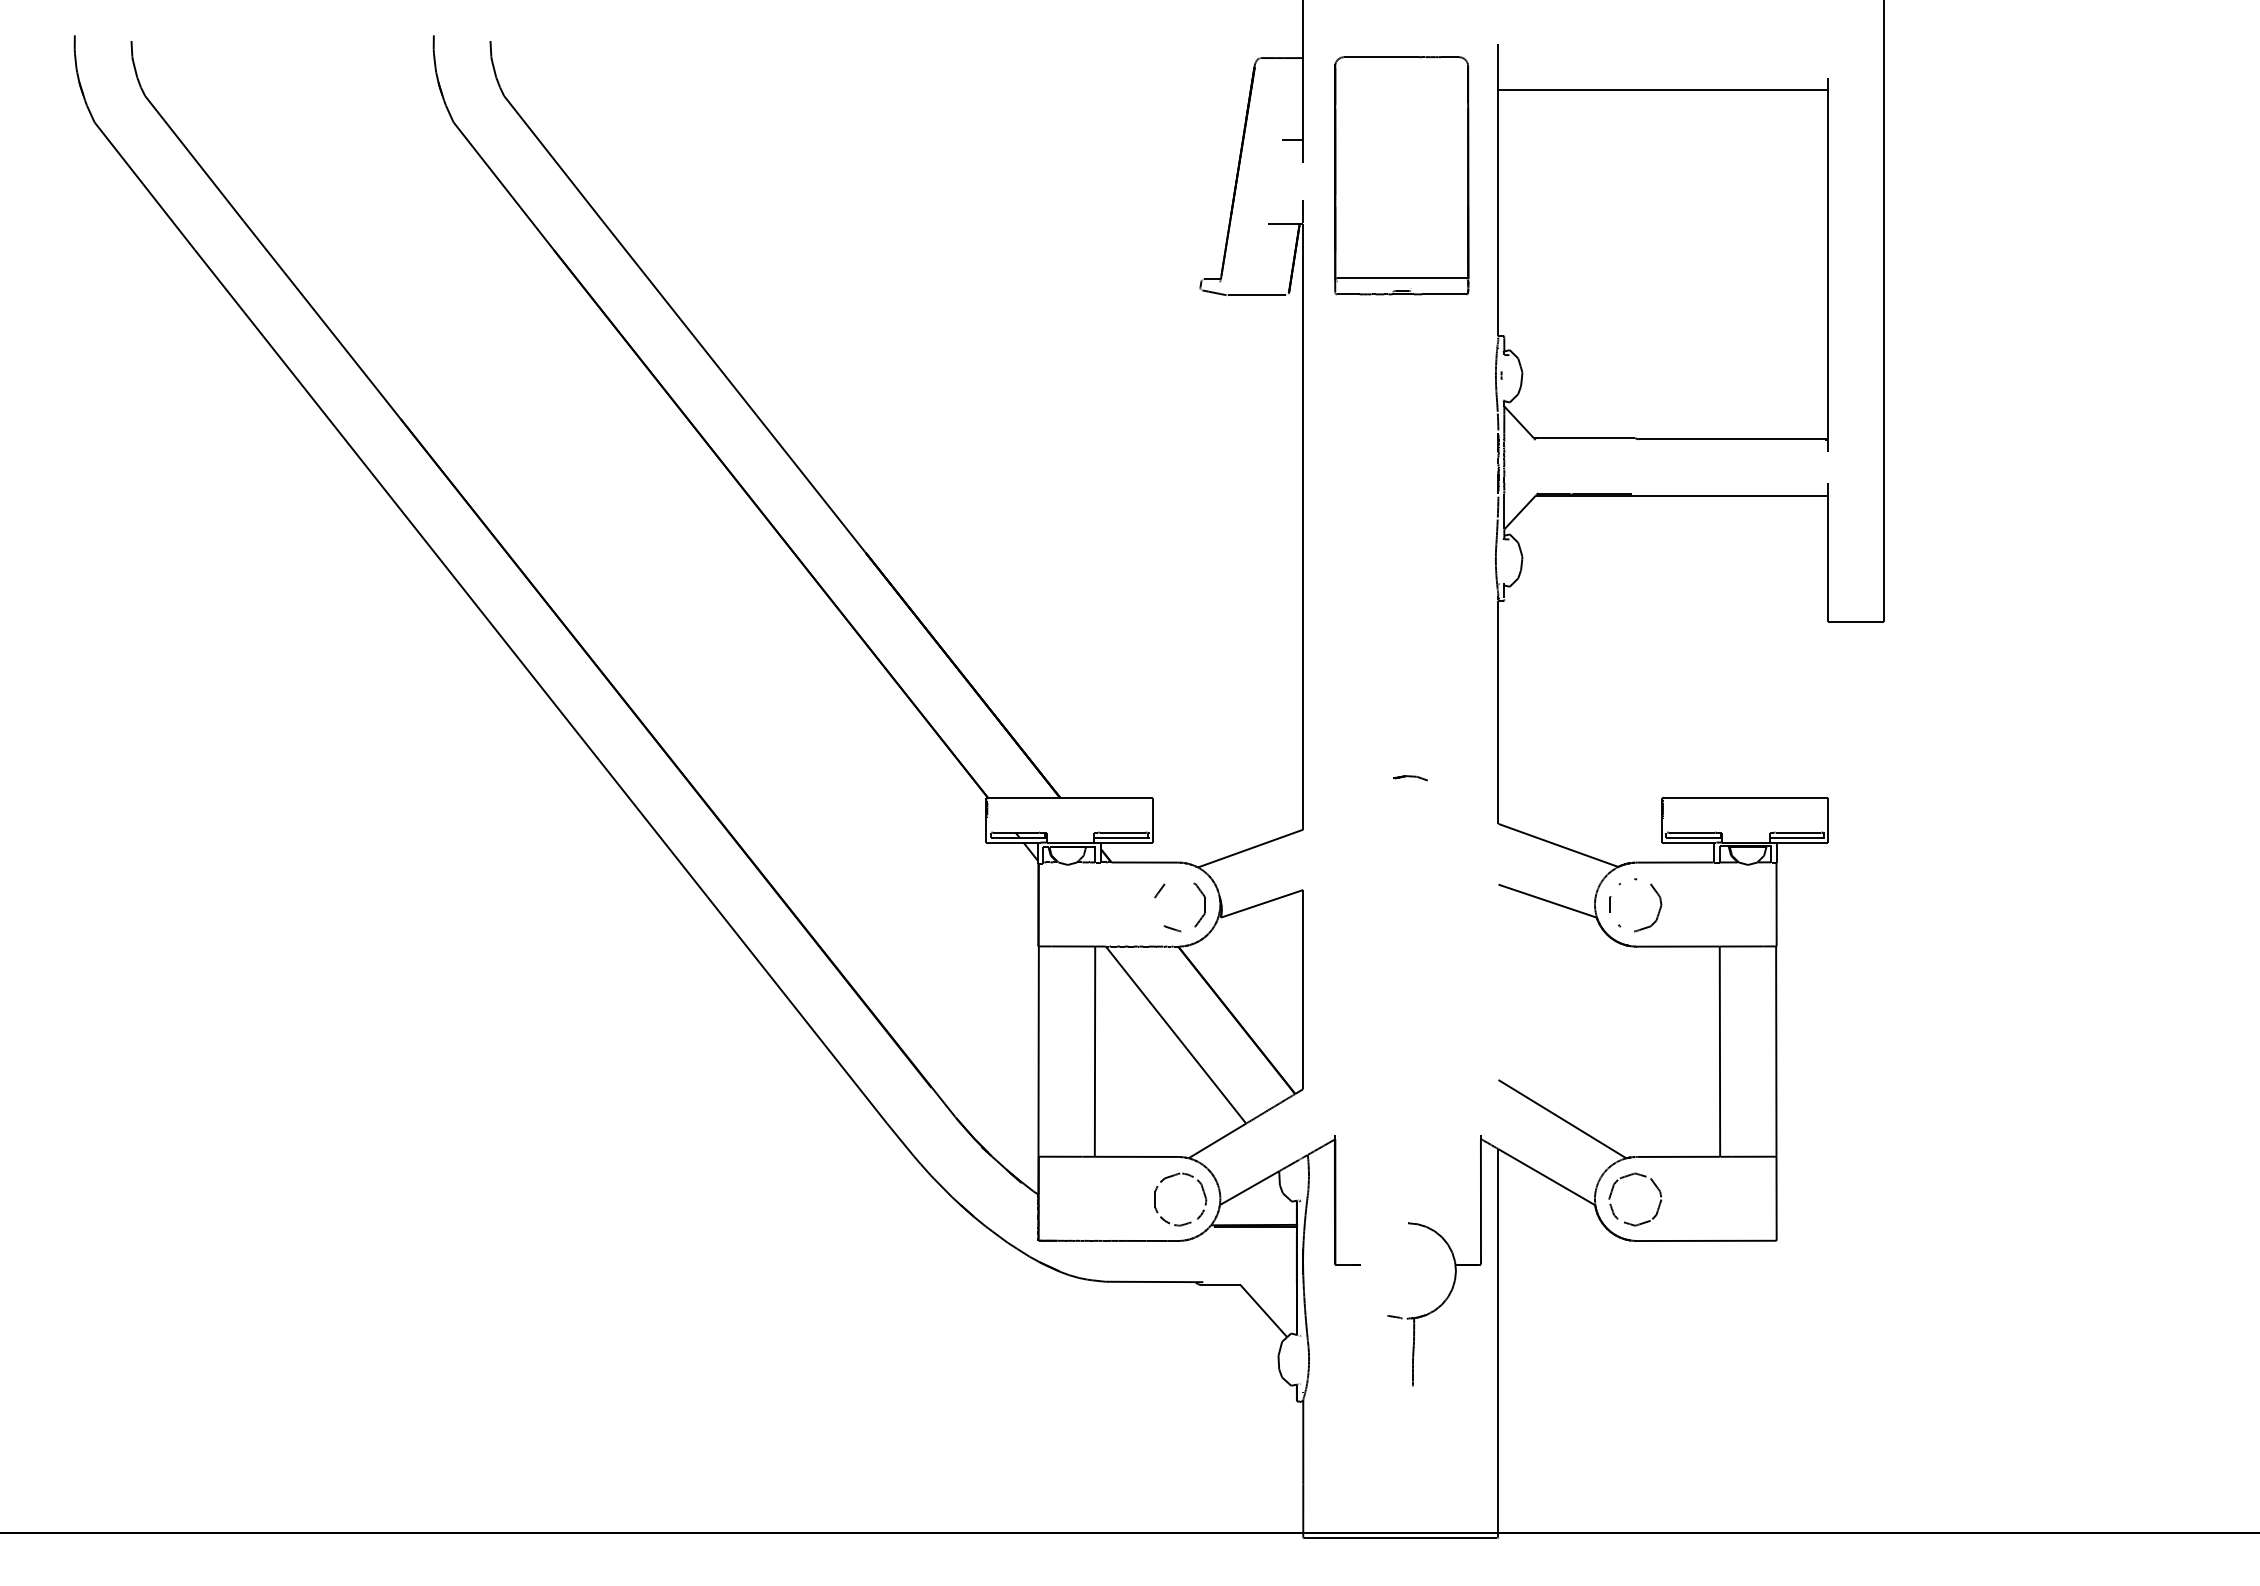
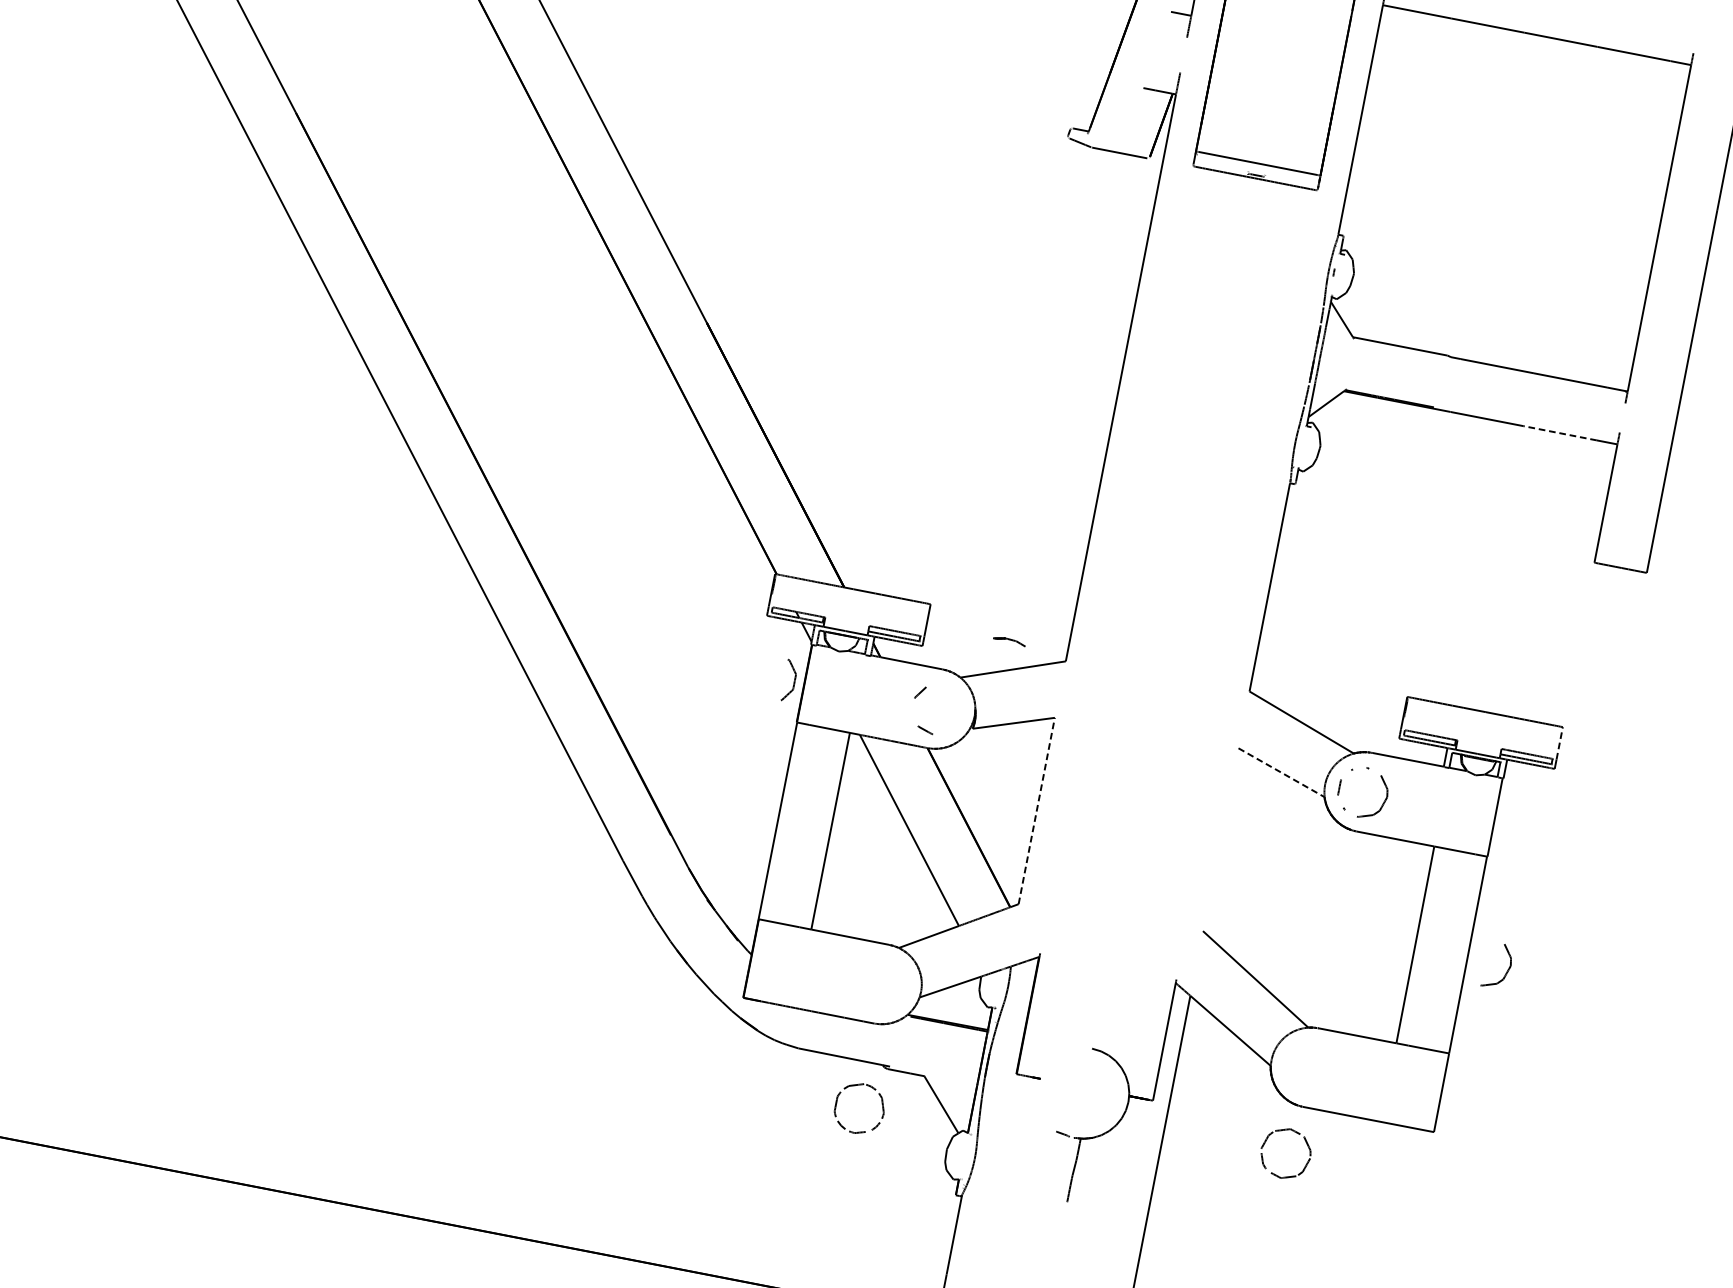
line: (1766, 495) -> (1560, 432), solid -> dashed
part: (1410, 778) -> (1009, 641), moved
line: (1828, 814) -> (1560, 742), solid -> dashed
line: (1547, 901) -> (1281, 773), solid -> dashed
part: (1199, 904) -> (789, 680), moved
line: (1303, 989) -> (1036, 810), solid -> dashed
part: (1819, 1059) -> (1507, 970), added
part: (1653, 1184) -> (1305, 1142), moved
part: (1202, 1191) -> (881, 1105), moved

